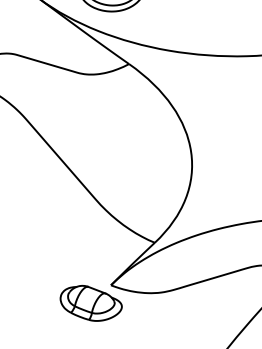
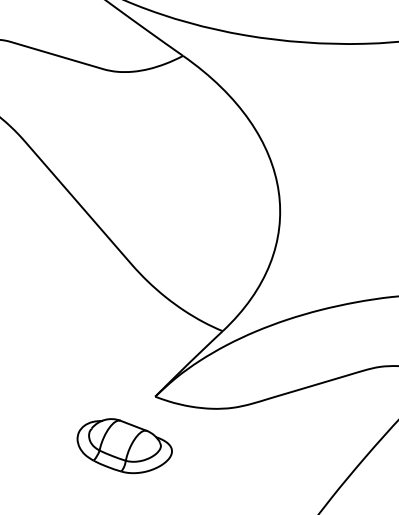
part: (90, 303) -> (123, 446), moved

